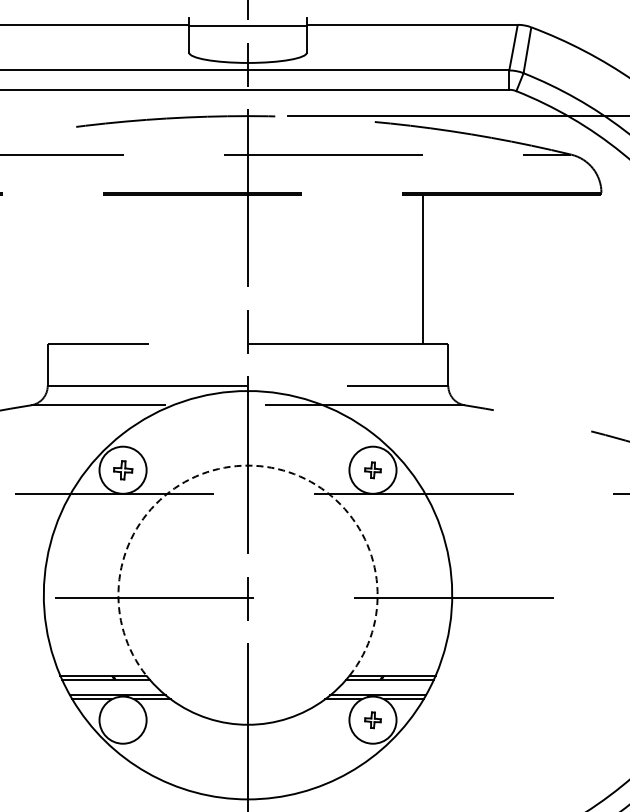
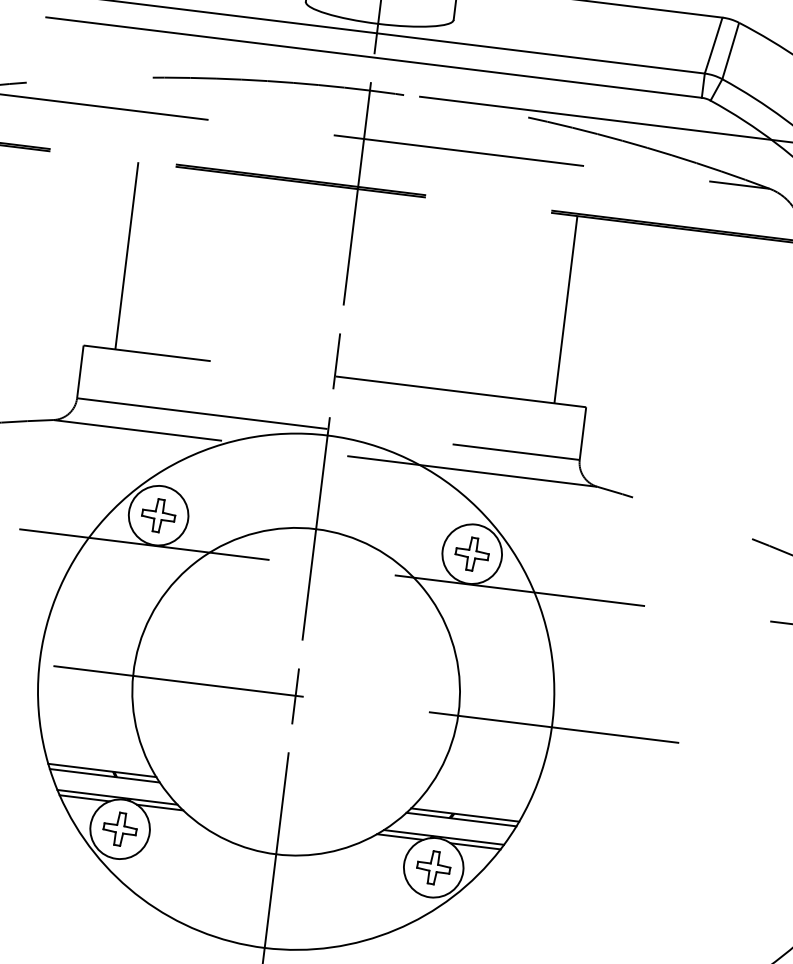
line: (73, 268) -> (127, 254), added
arc: (248, 465) -> (316, 529), dashed -> solid
part: (123, 470) -> (159, 516), size x1.43
part: (372, 470) -> (471, 554), size x1.67
part: (123, 720) -> (120, 829), added
part: (372, 720) -> (433, 868), size x1.67

